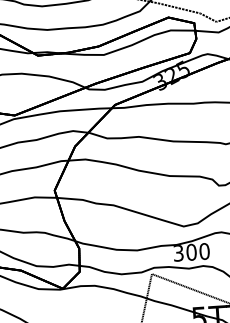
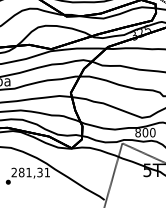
text: (177, 254) -> (137, 133), 300 -> 800

